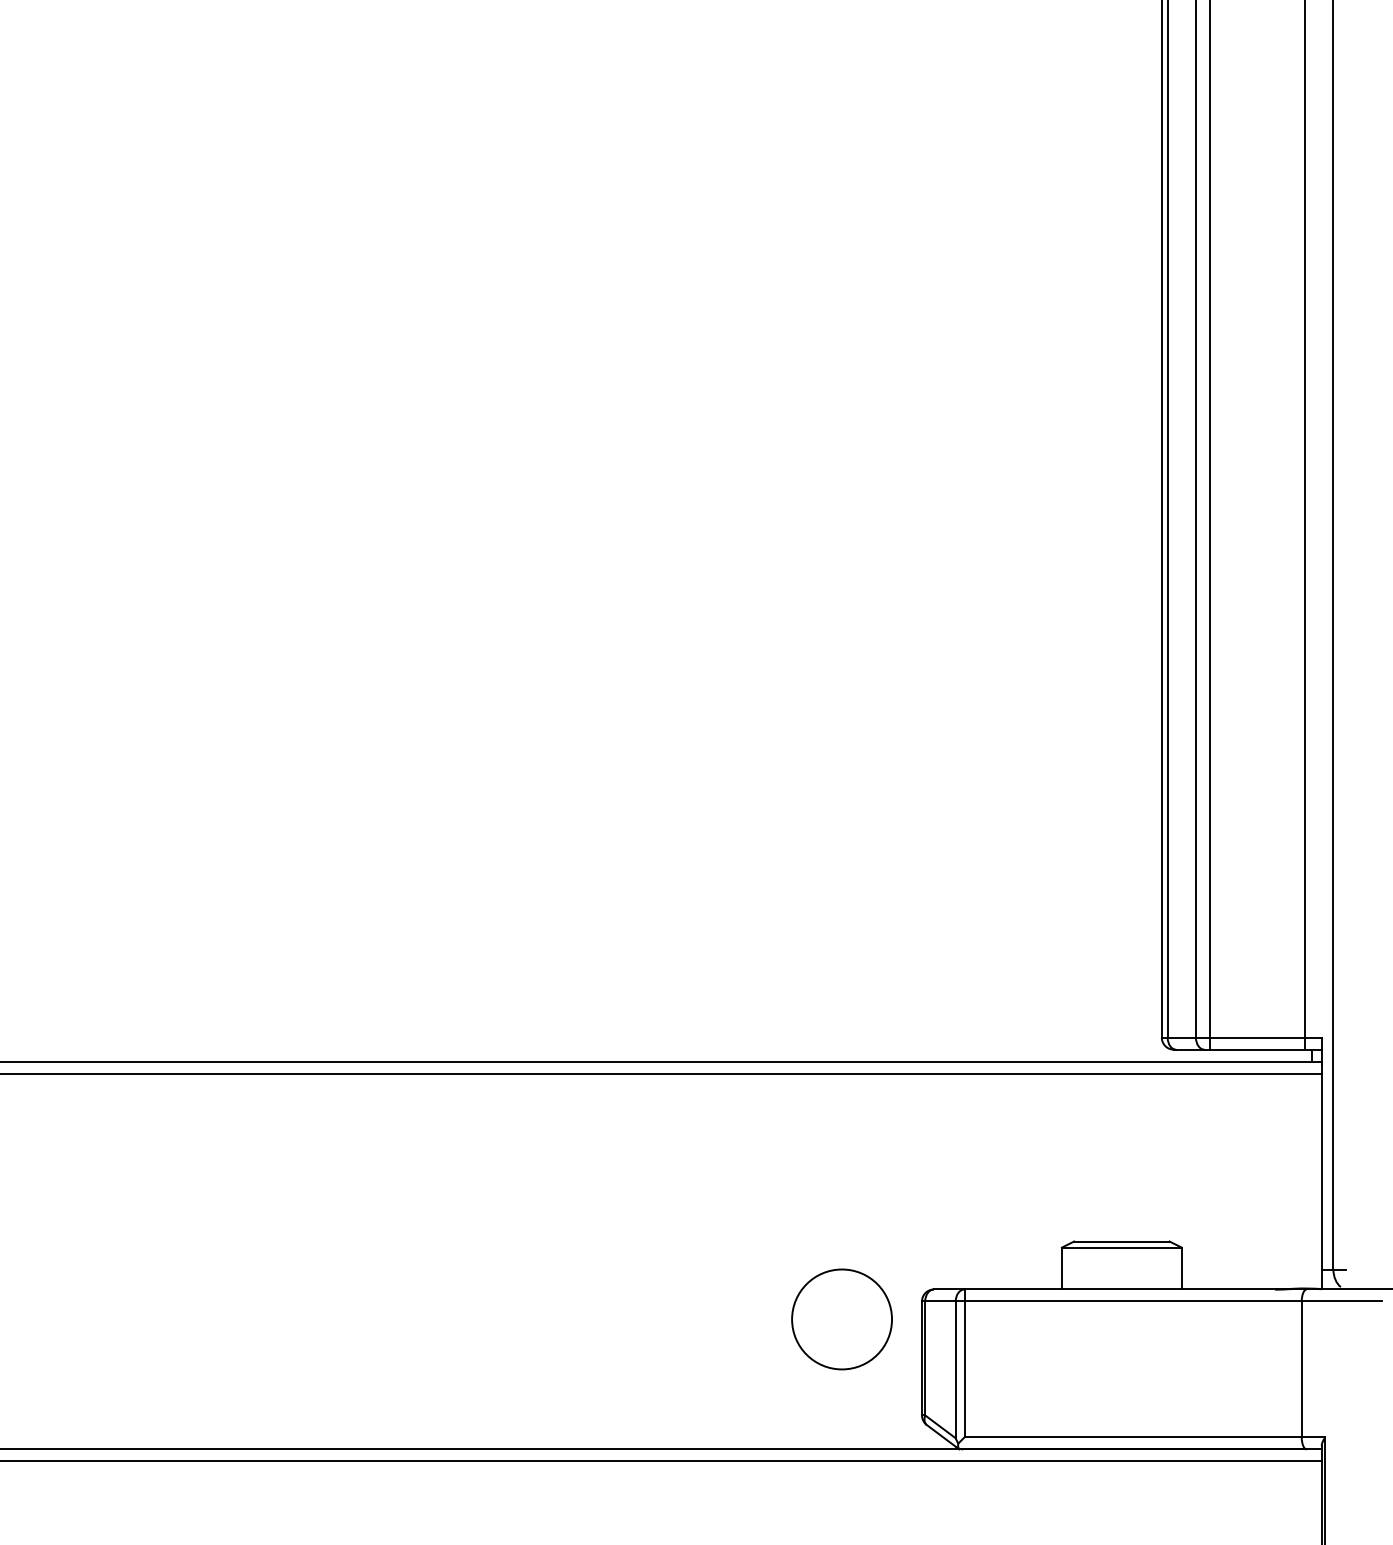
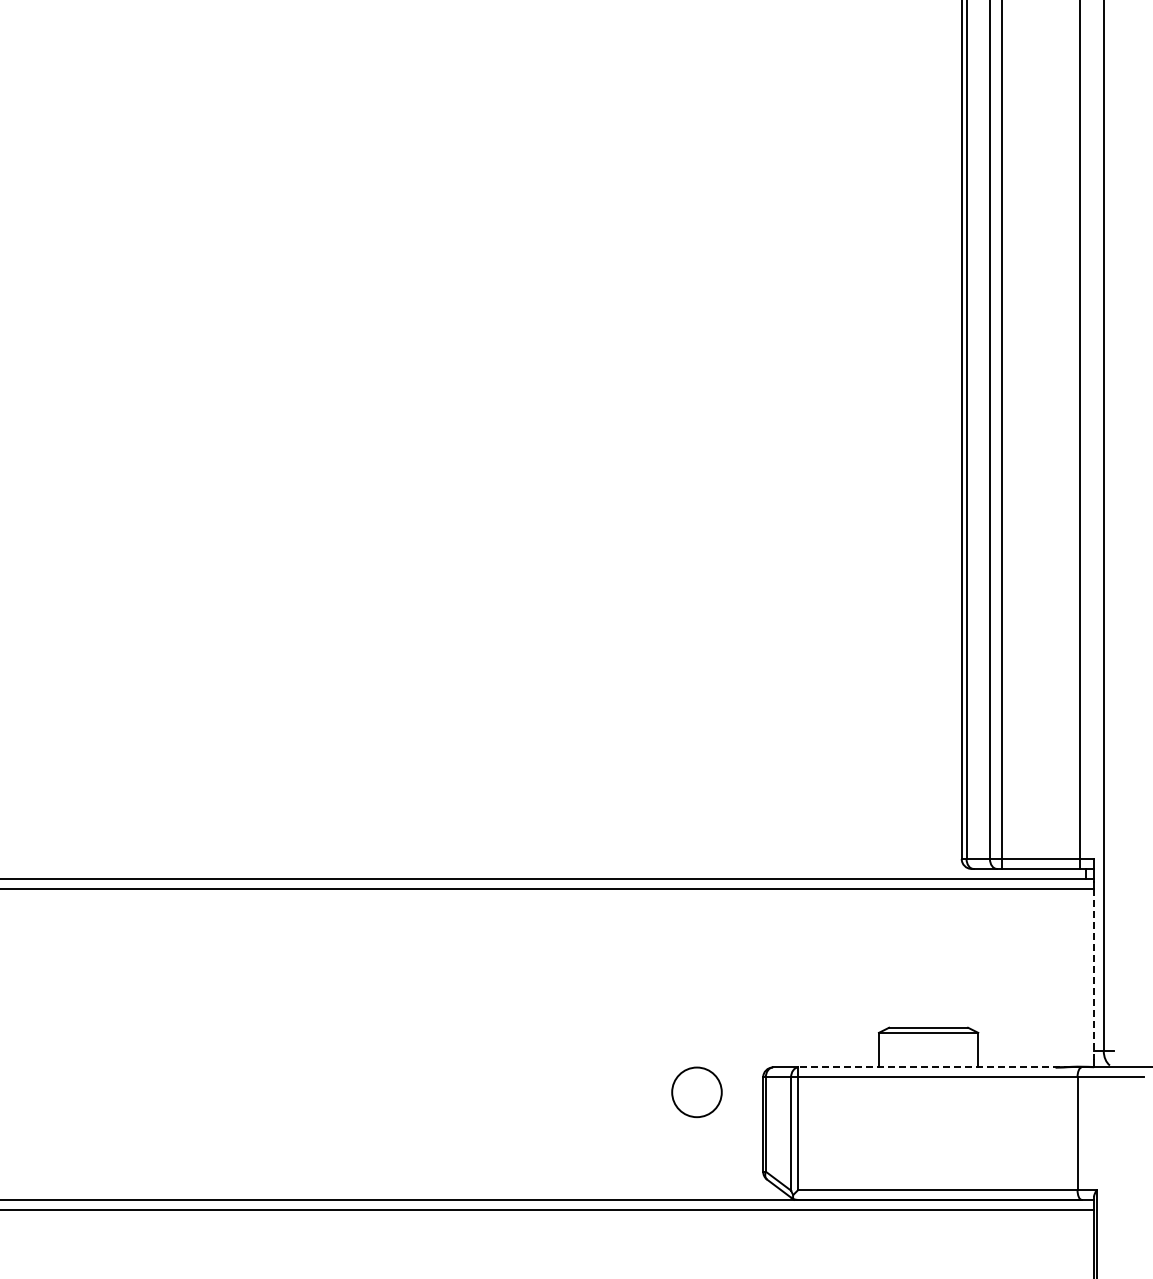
line: (1322, 1177) -> (1094, 974), solid -> dashed
line: (1135, 1289) -> (939, 1067), solid -> dashed
circle: (841, 1319) -> (696, 1092), size x0.6

